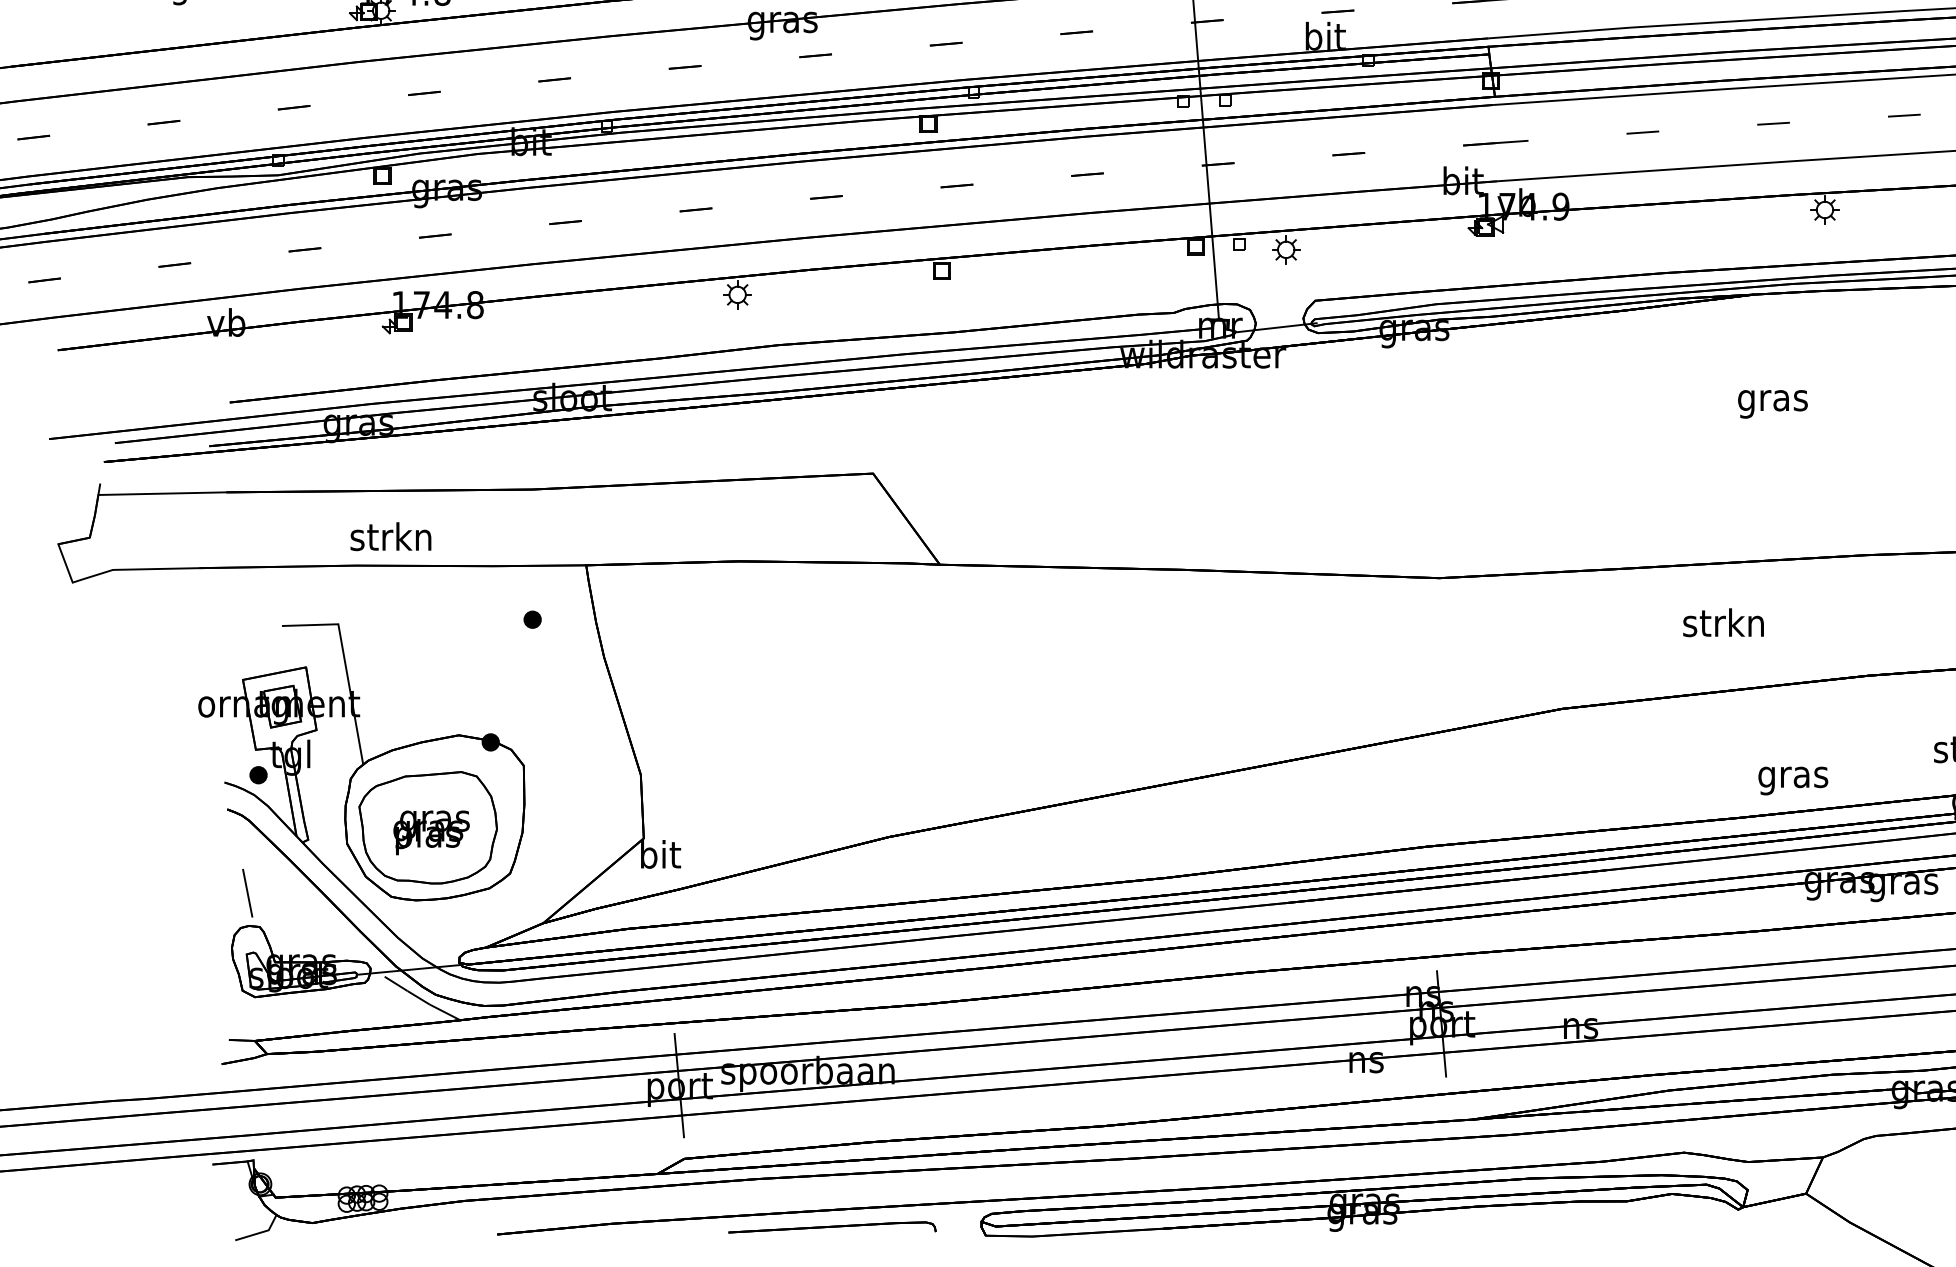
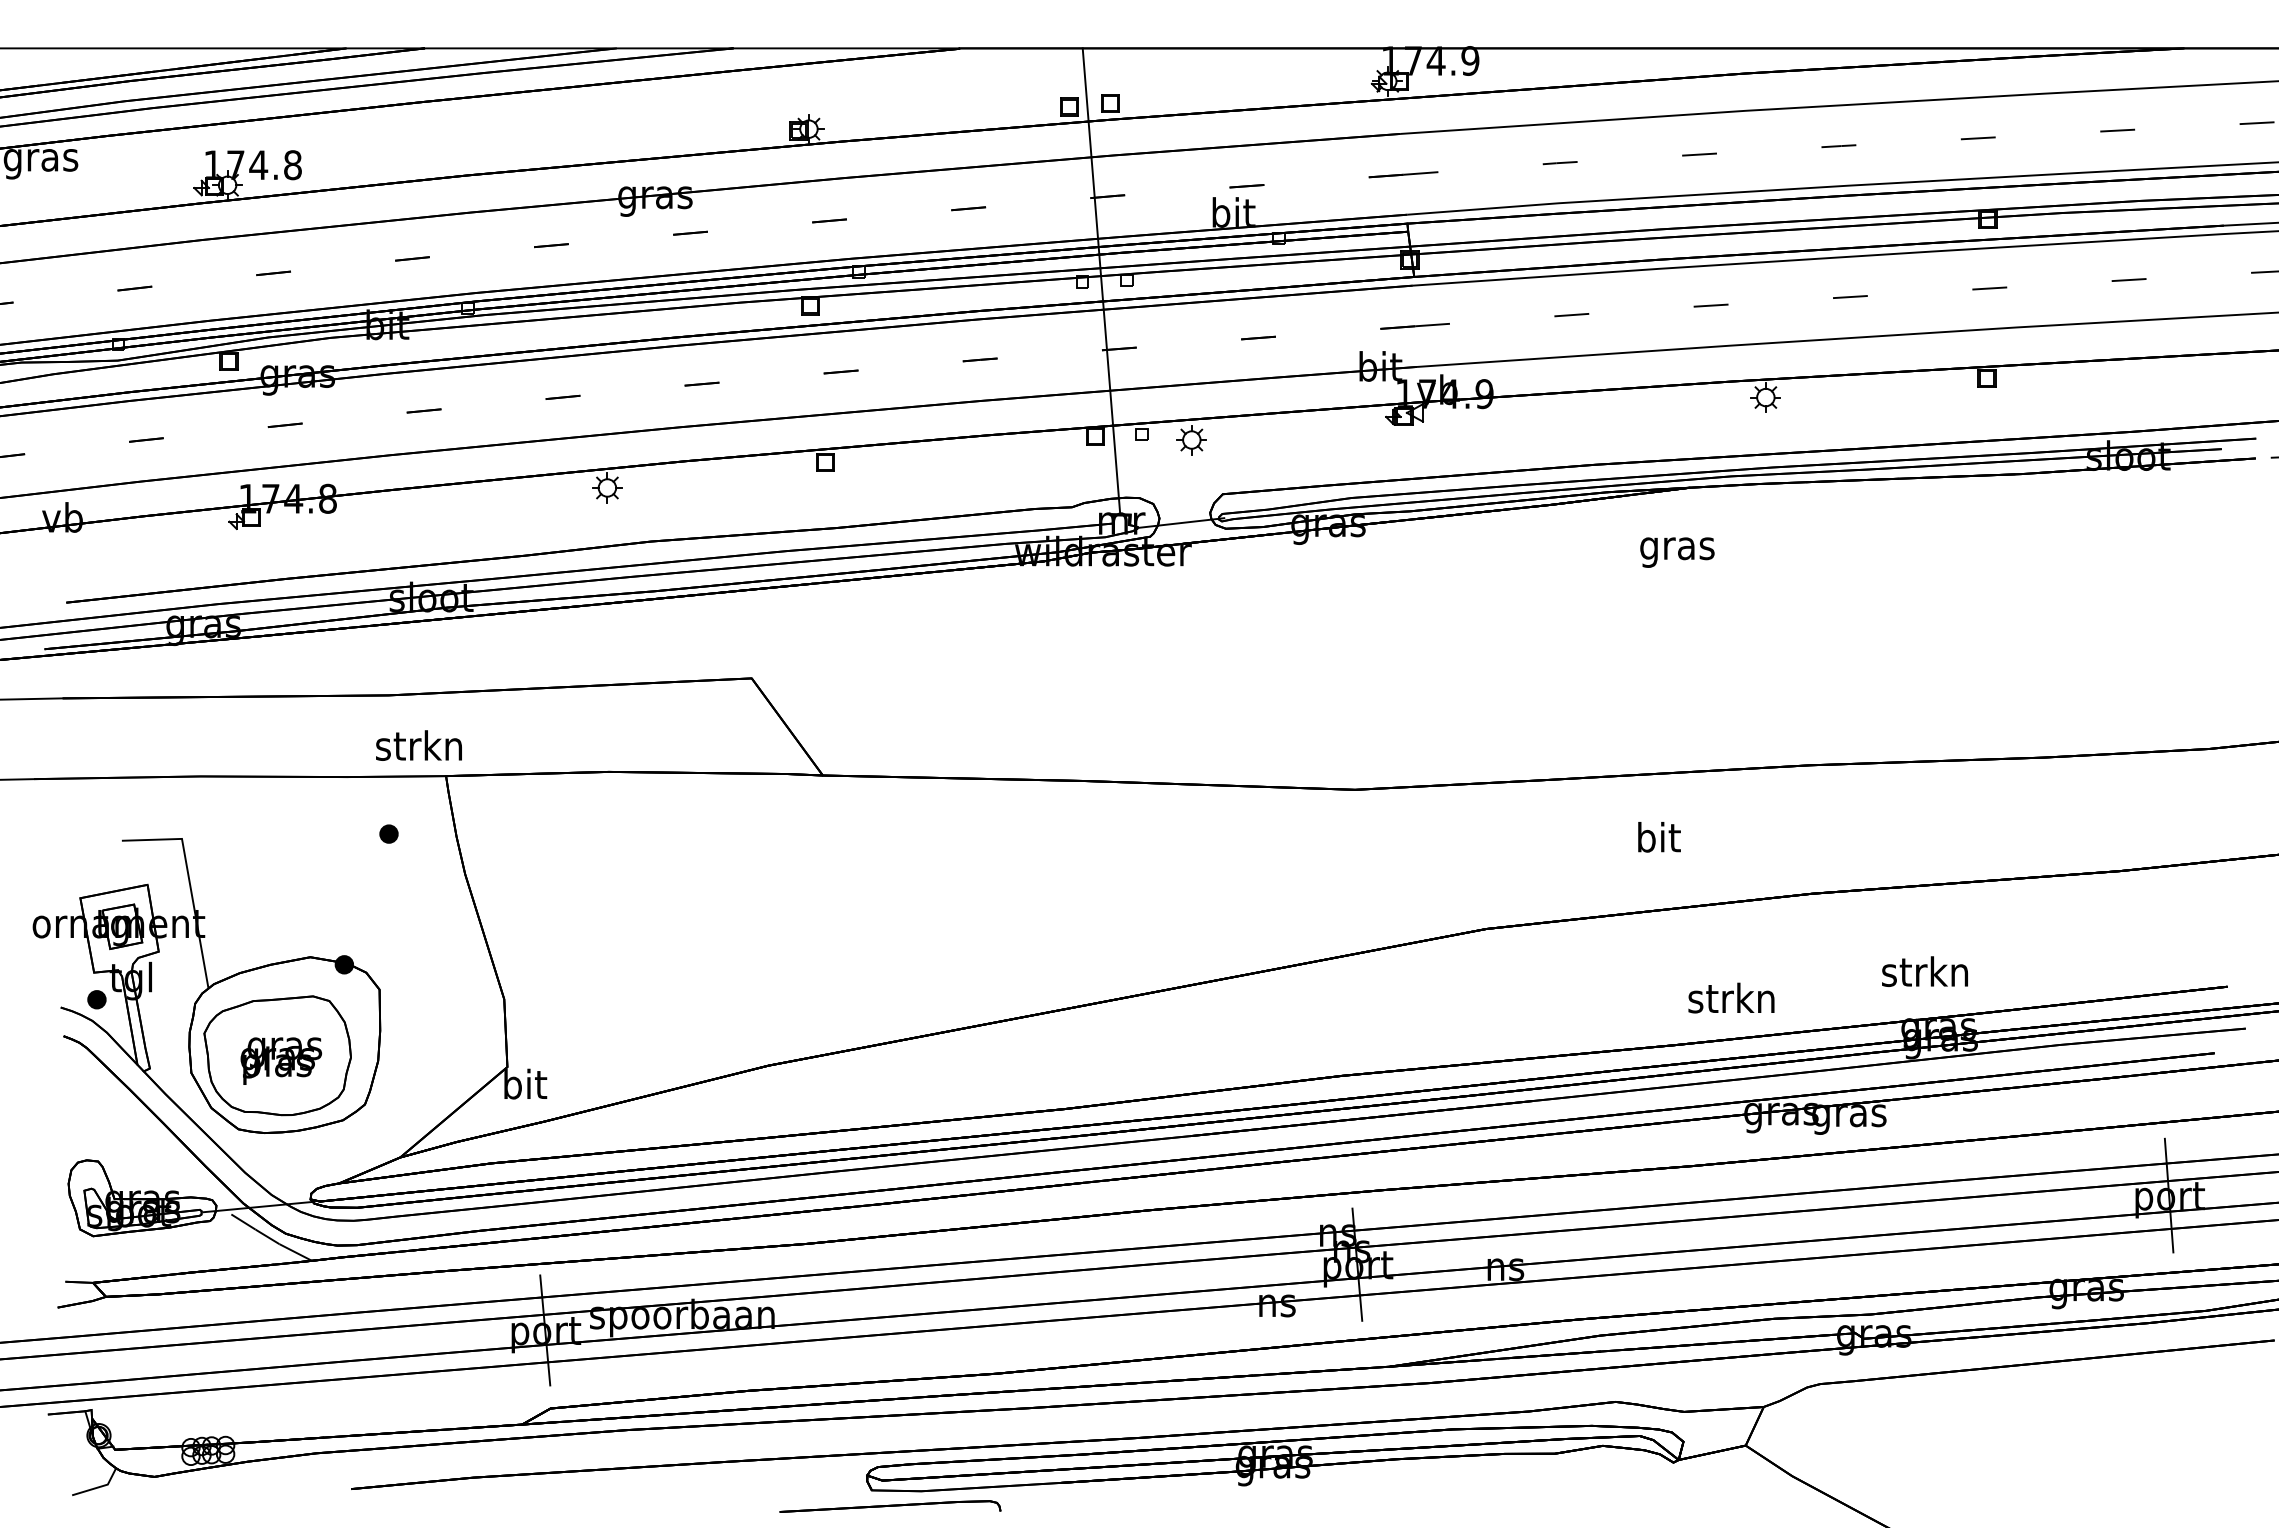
text: (1773, 404) -> (1677, 552), moved
text: (390, 536) -> (418, 745), moved
text: (1723, 622) -> (1657, 837), strkn -> bit
text: (1792, 776) -> (1731, 1001), gras -> strkn
line: (247, 893) -> (85, 1125), removed
part: (832, 1227) -> (890, 1506), moved

